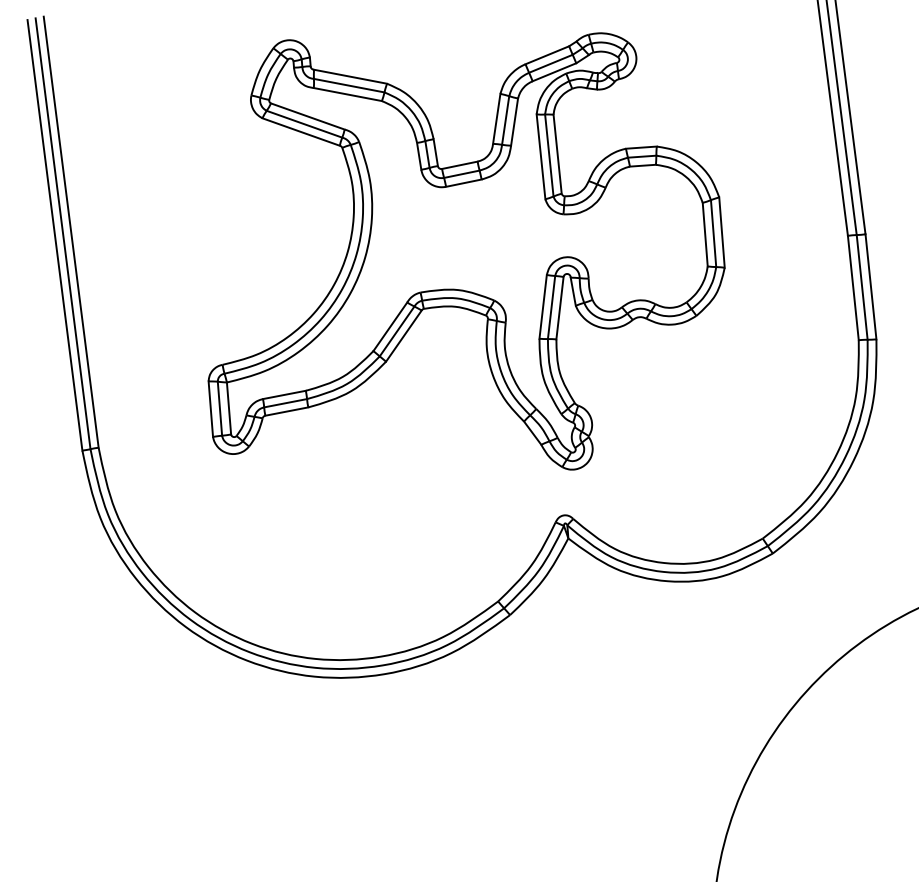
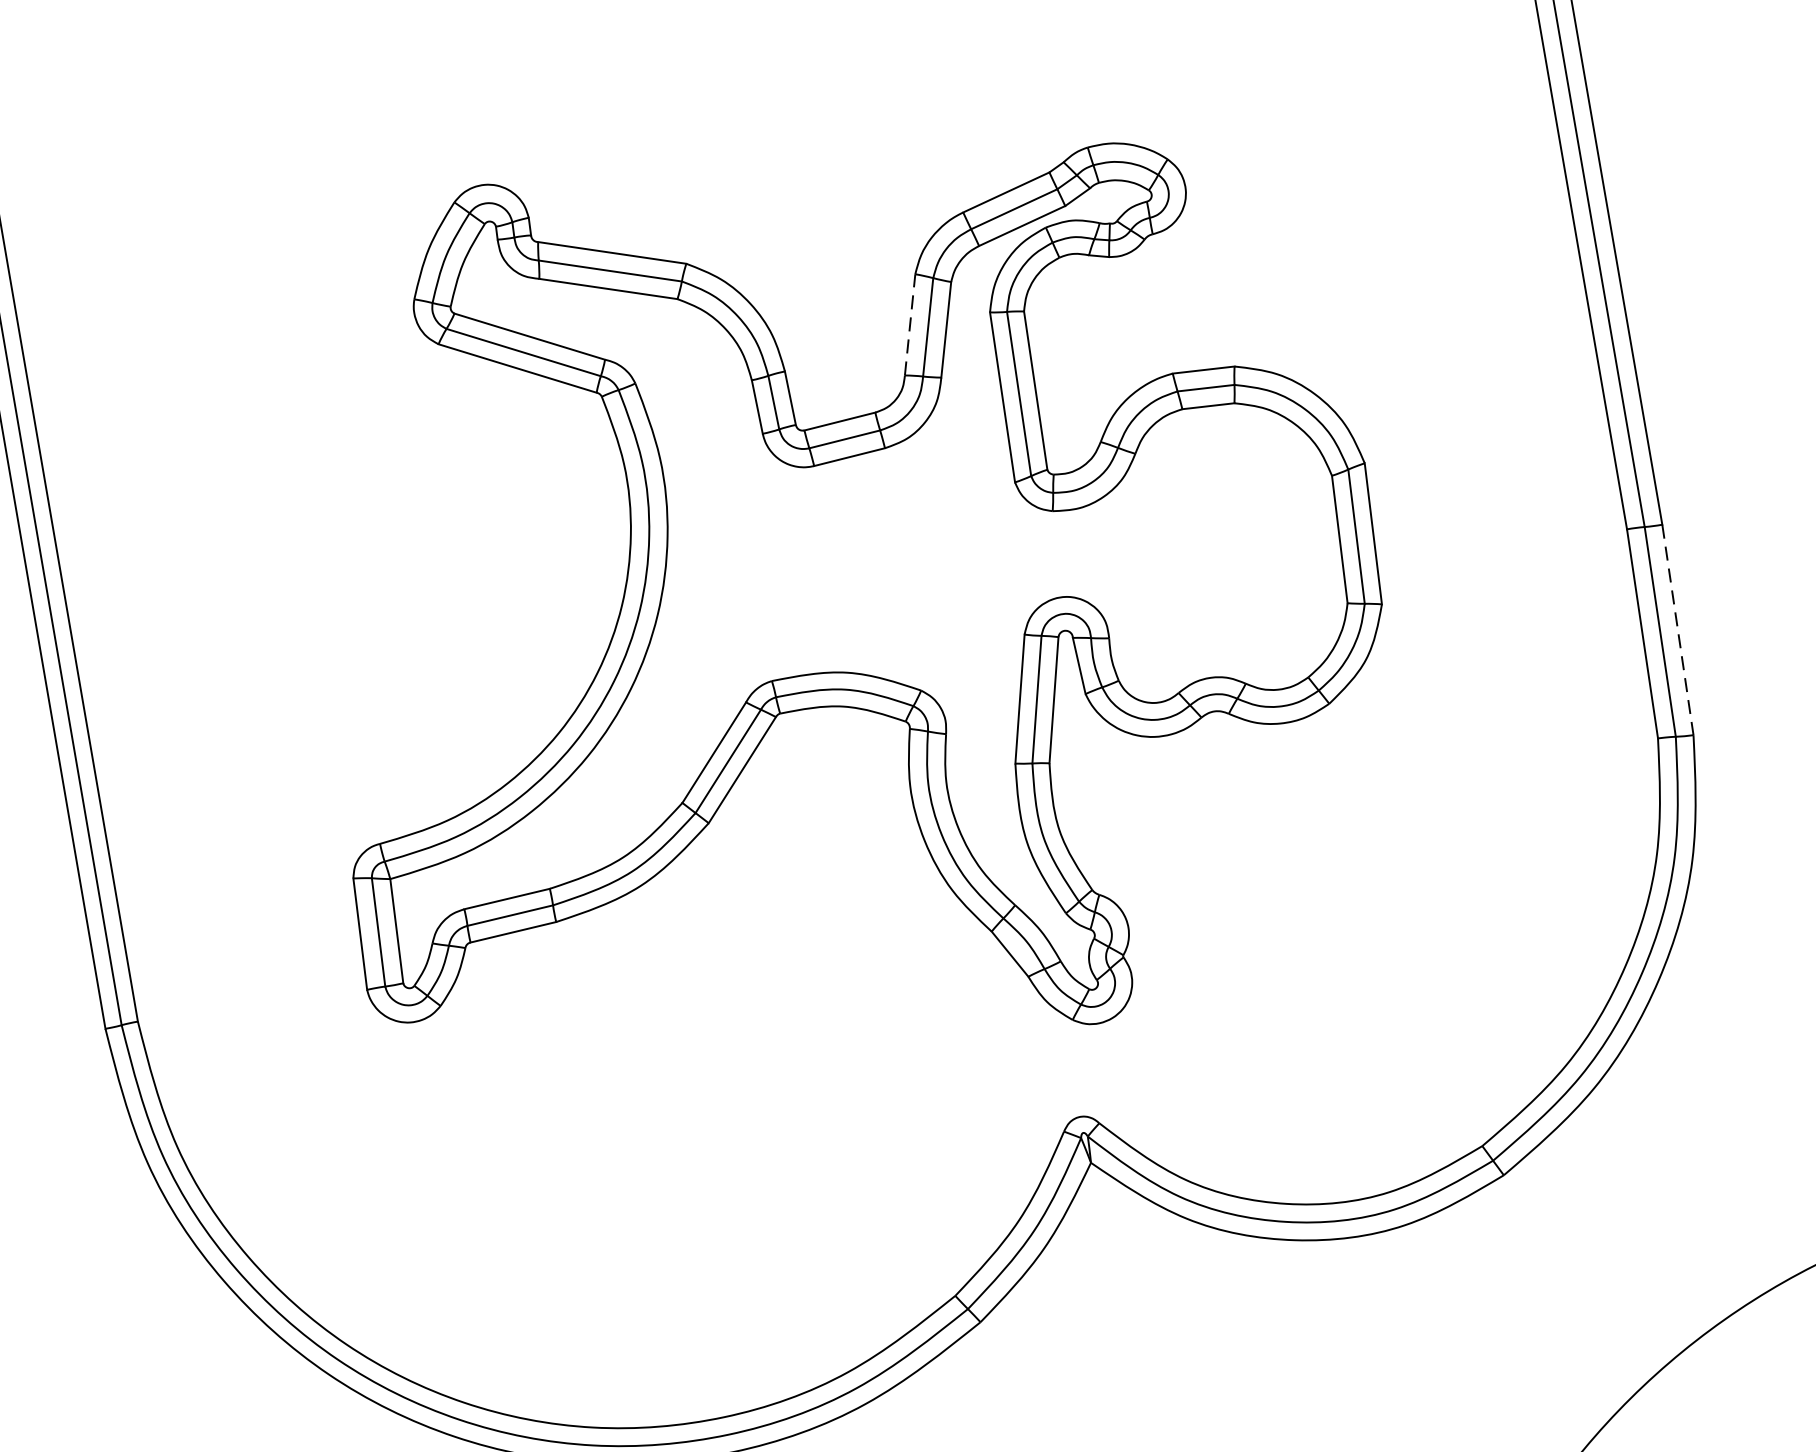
line: (496, 118) -> (909, 324), solid -> dashed
line: (870, 286) -> (1676, 629), solid -> dashed

